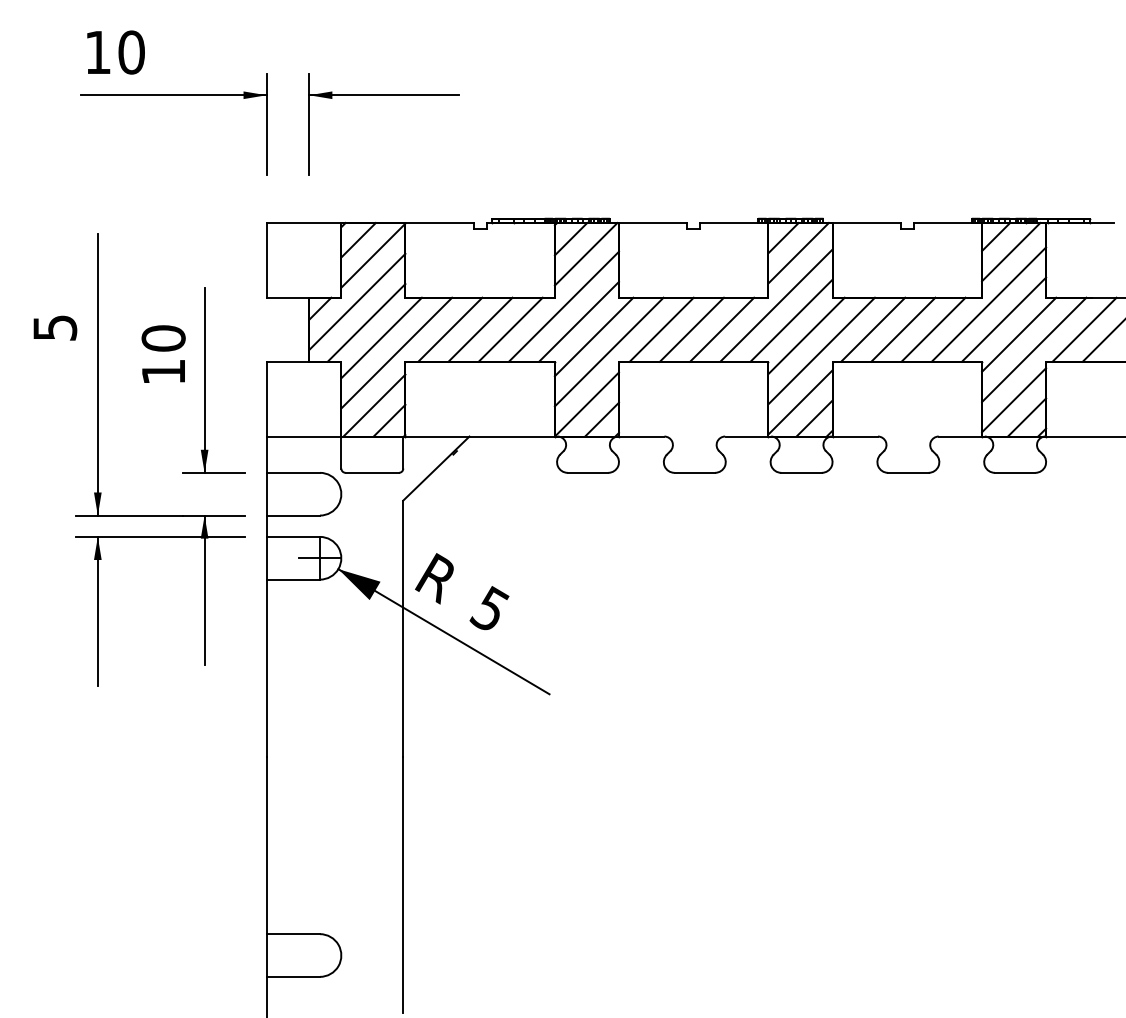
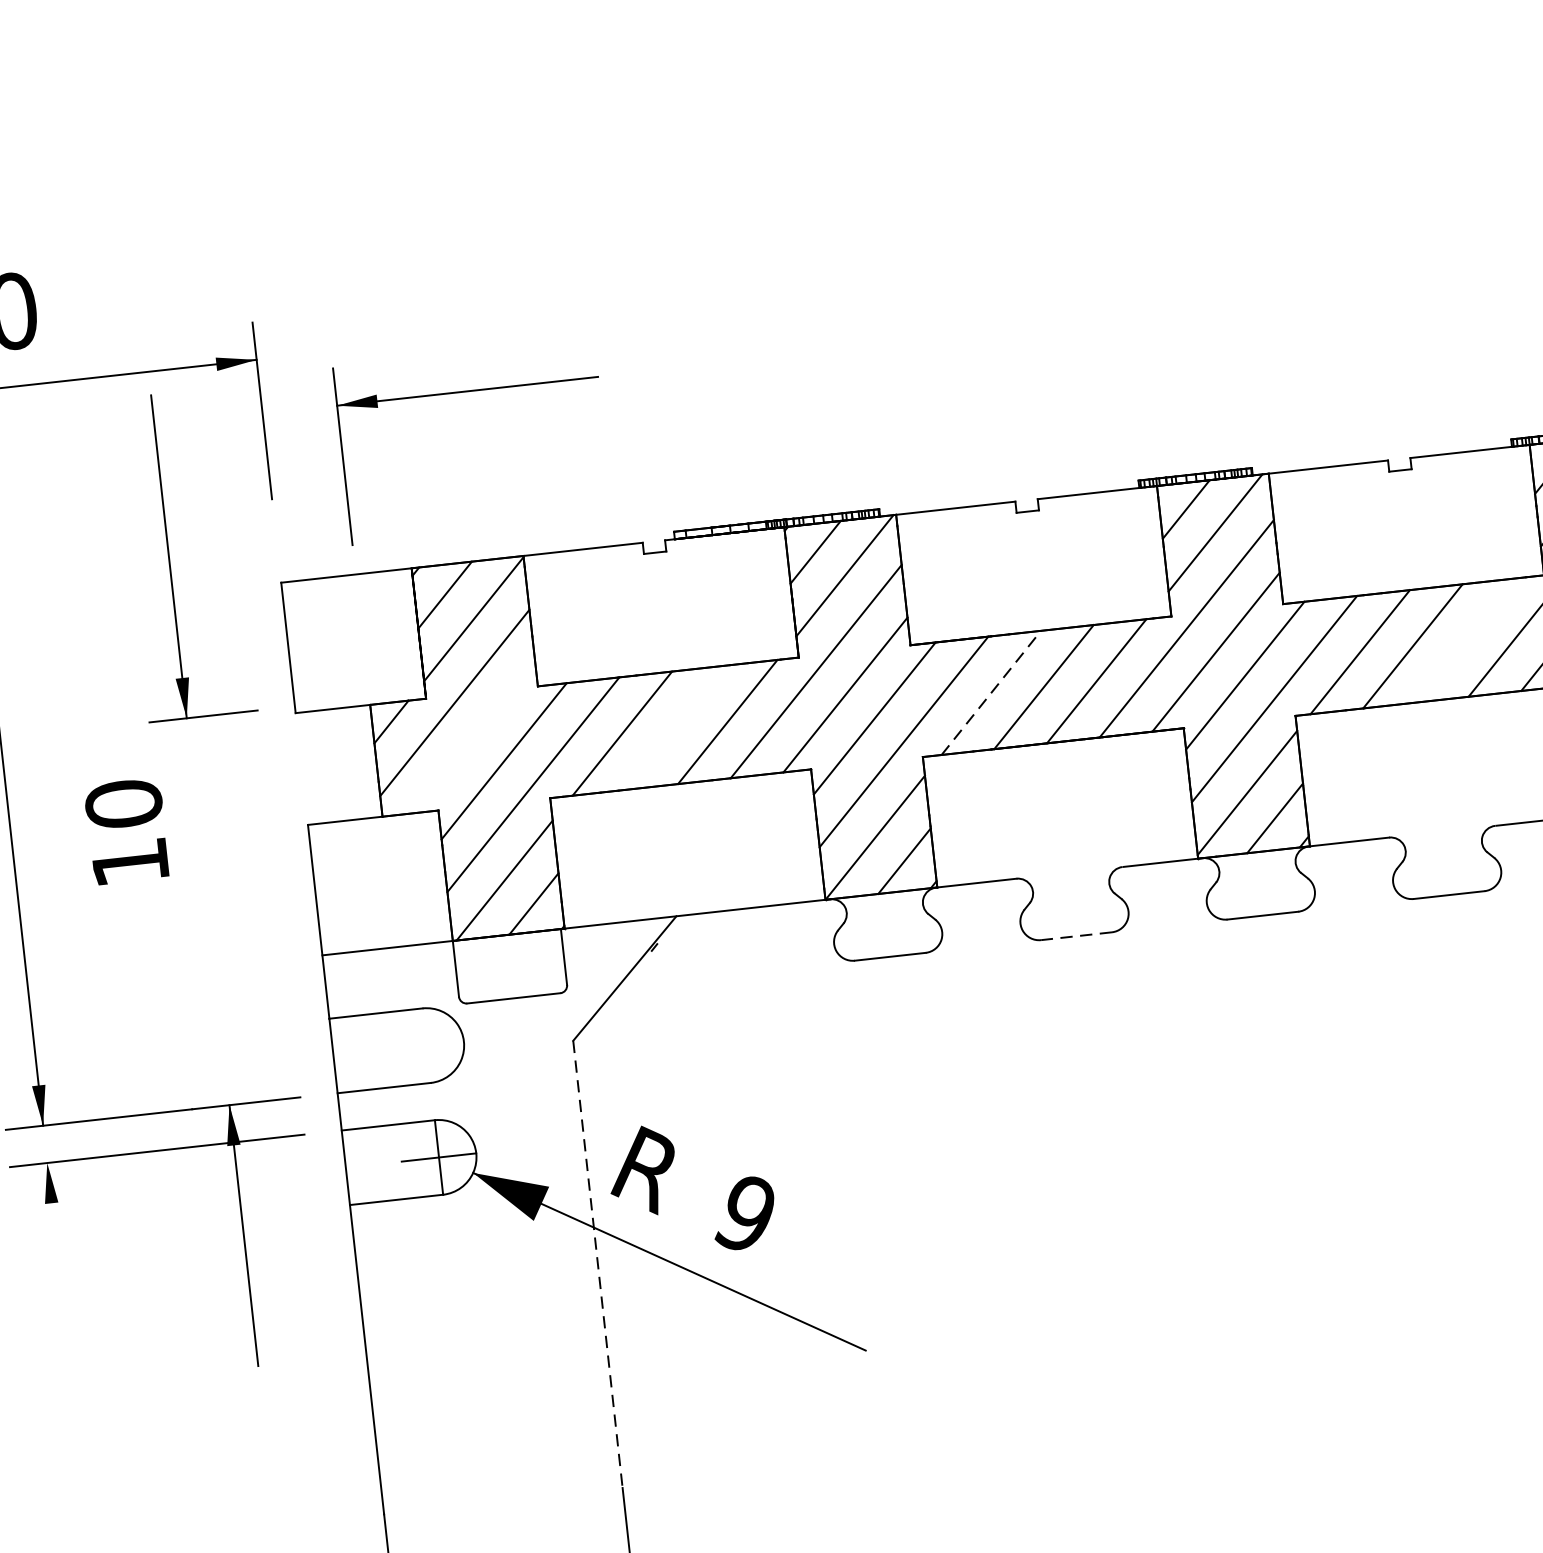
part: (383, 95) -> (466, 391), moved
line: (366, 322) -> (474, 737), removed
line: (480, 329) -> (675, 727), removed
line: (662, 329) -> (992, 692), solid -> dashed
line: (933, 329) -> (1465, 640), removed
part: (205, 380) -> (170, 556), moved
line: (694, 472) -> (1075, 935), solid -> dashed
text: (489, 608) -> (744, 1212), 5 -> 9
line: (97, 611) -> (61, 1293), removed
line: (403, 629) -> (598, 1265), solid -> dashed

